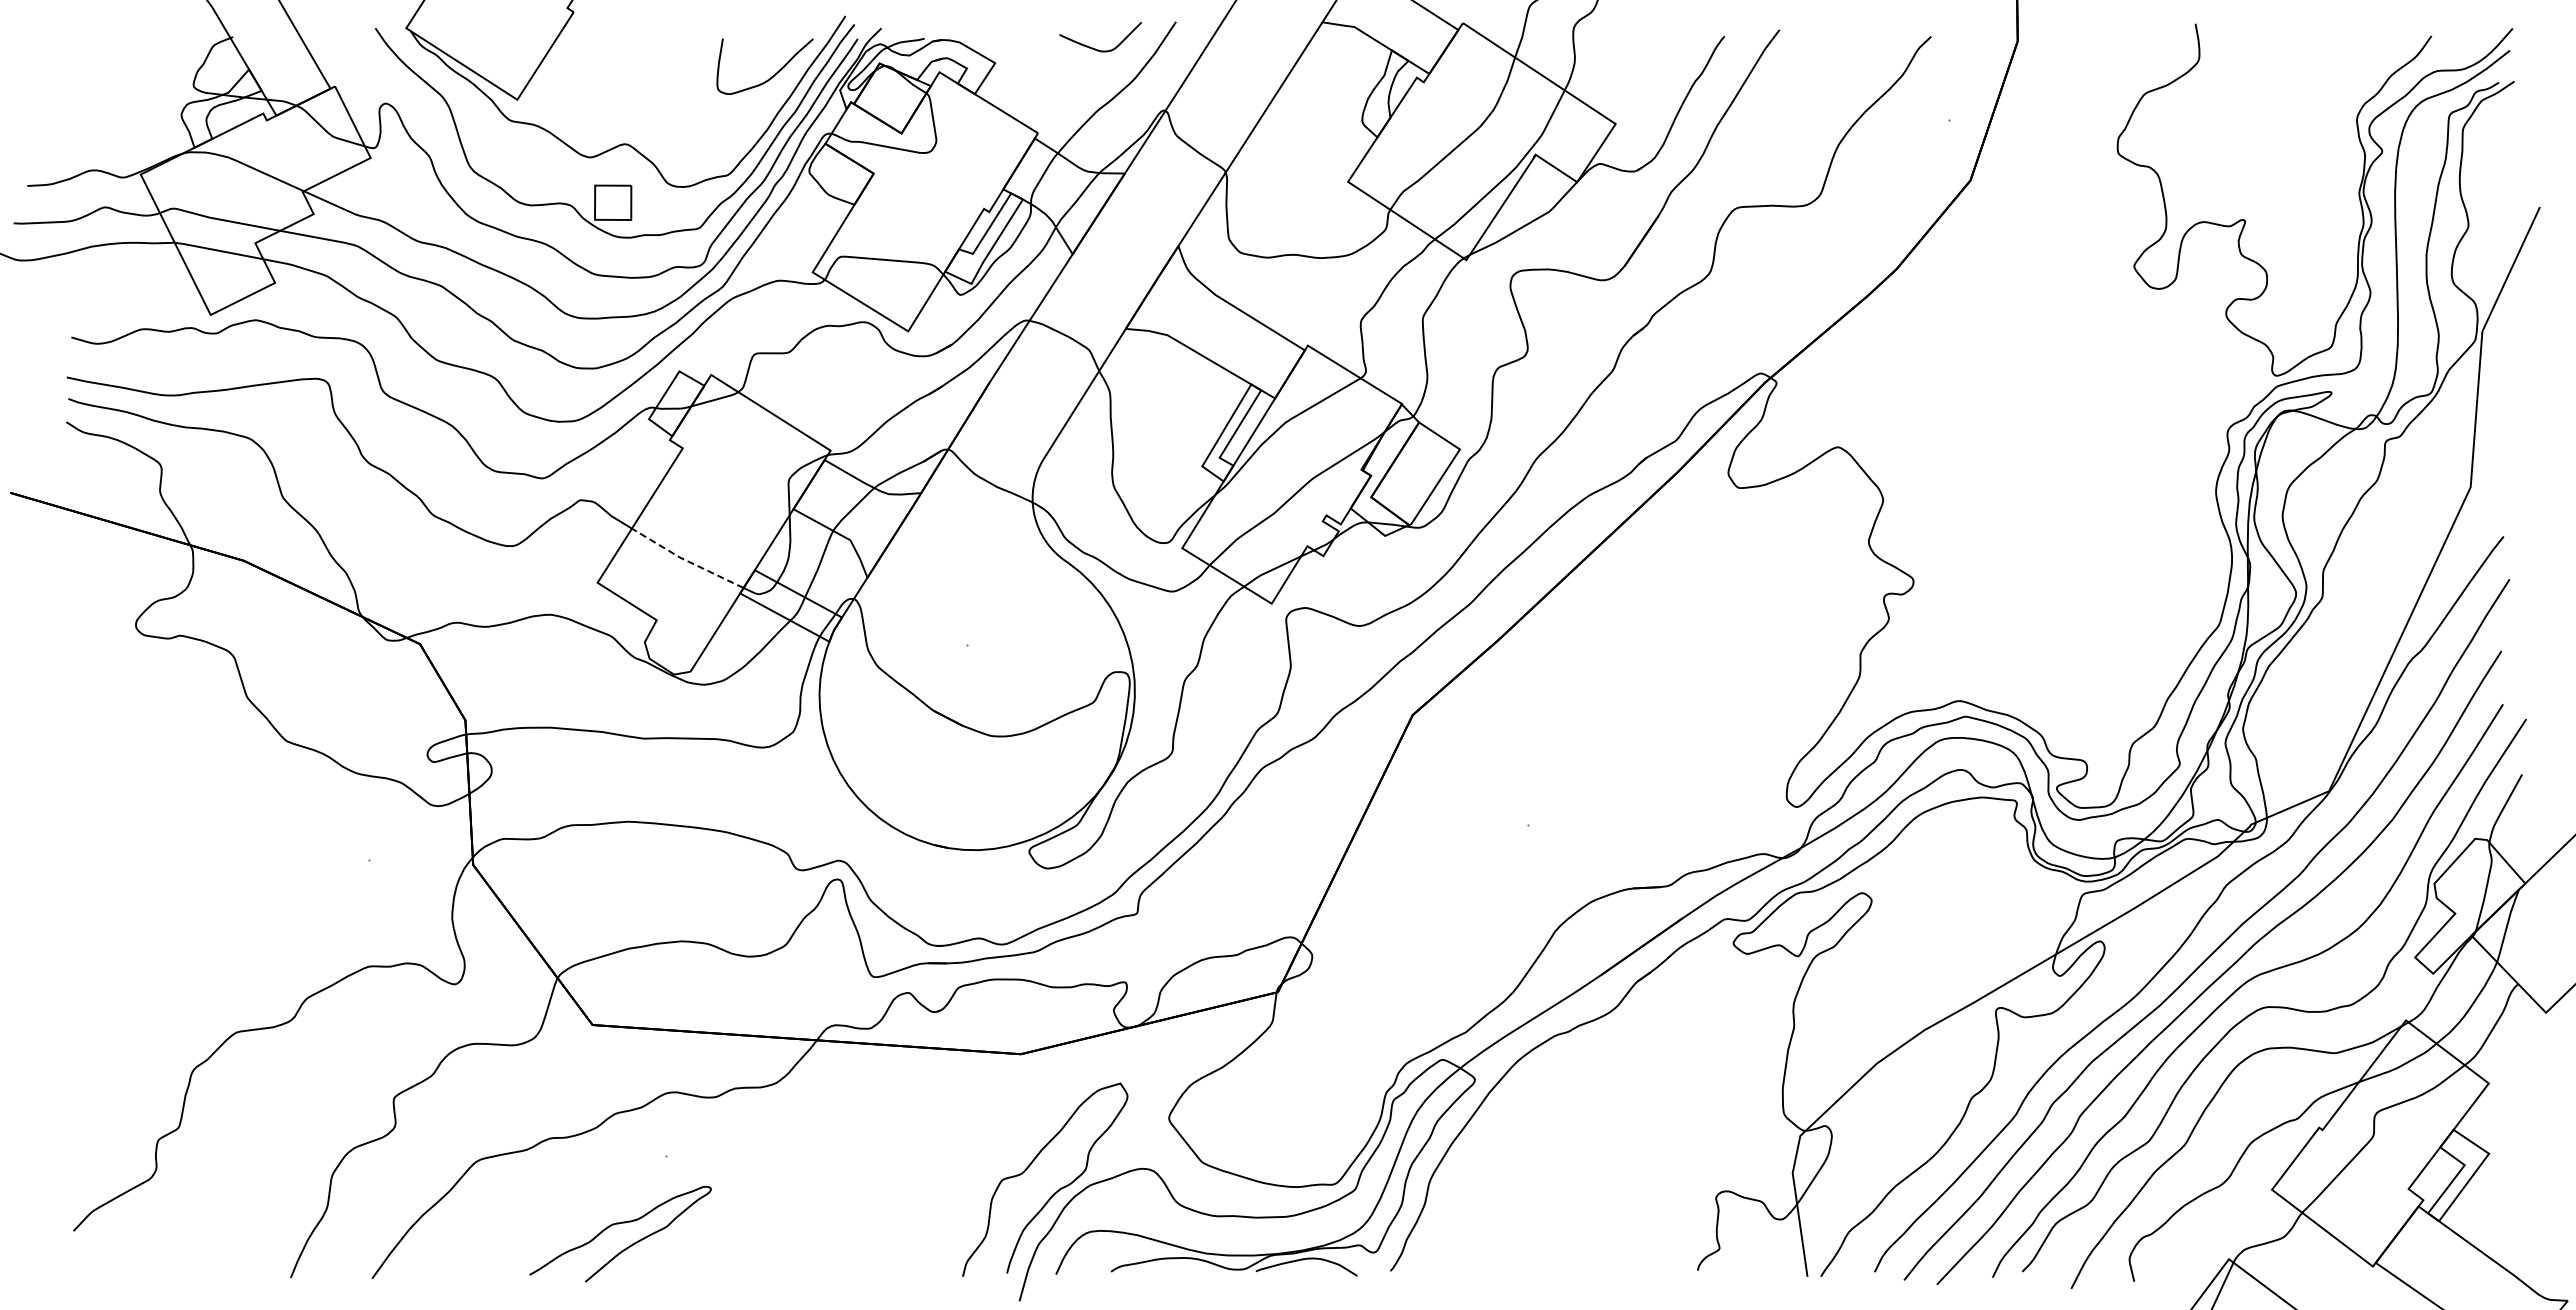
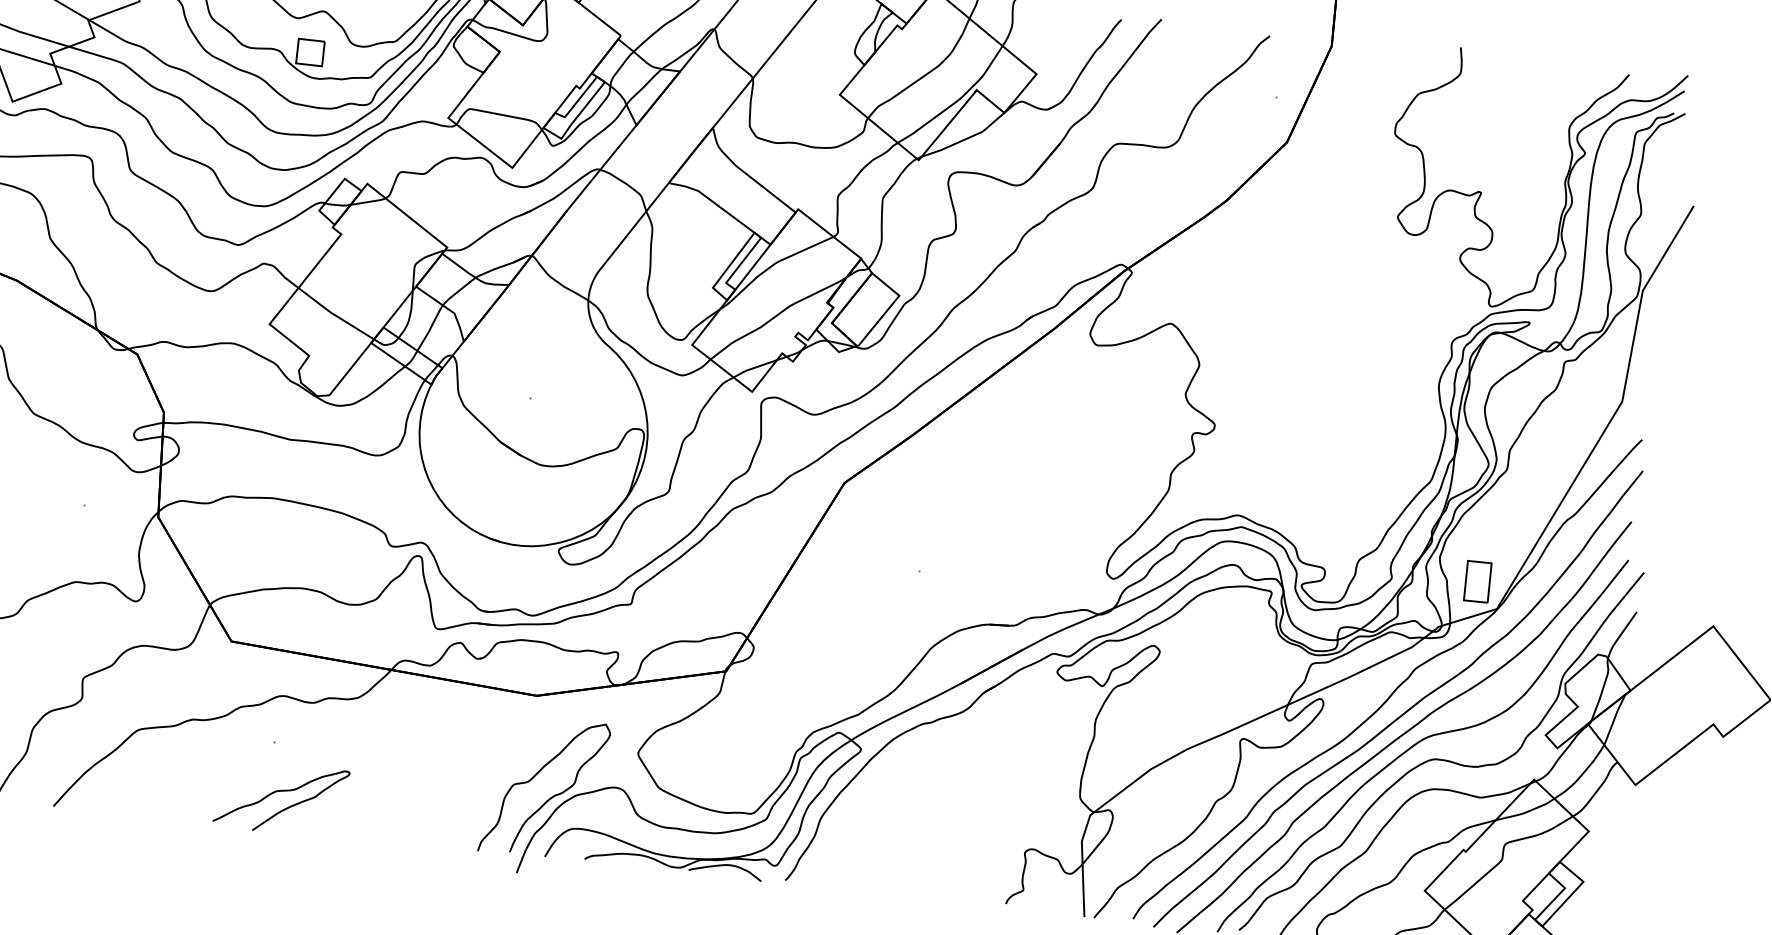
line: (685, 560) -> (334, 315), dashed -> solid
part: (2298, 756) -> (1477, 581), added
curve: (619, 1224) -> (281, 791), moved

